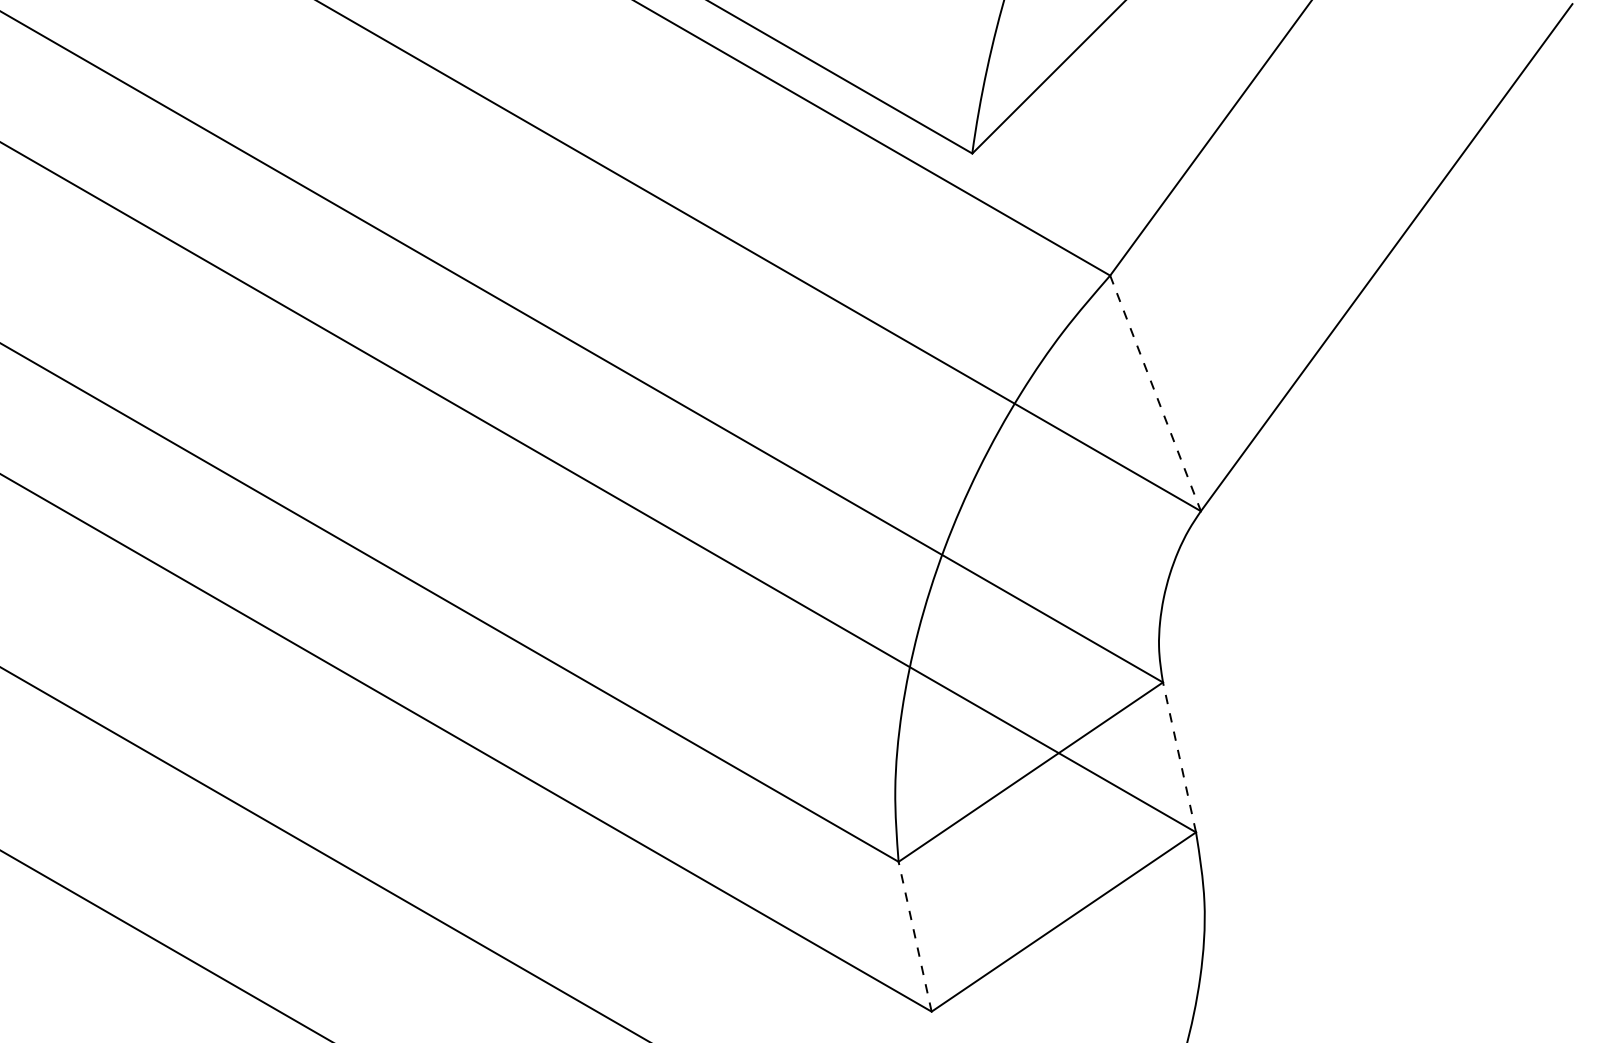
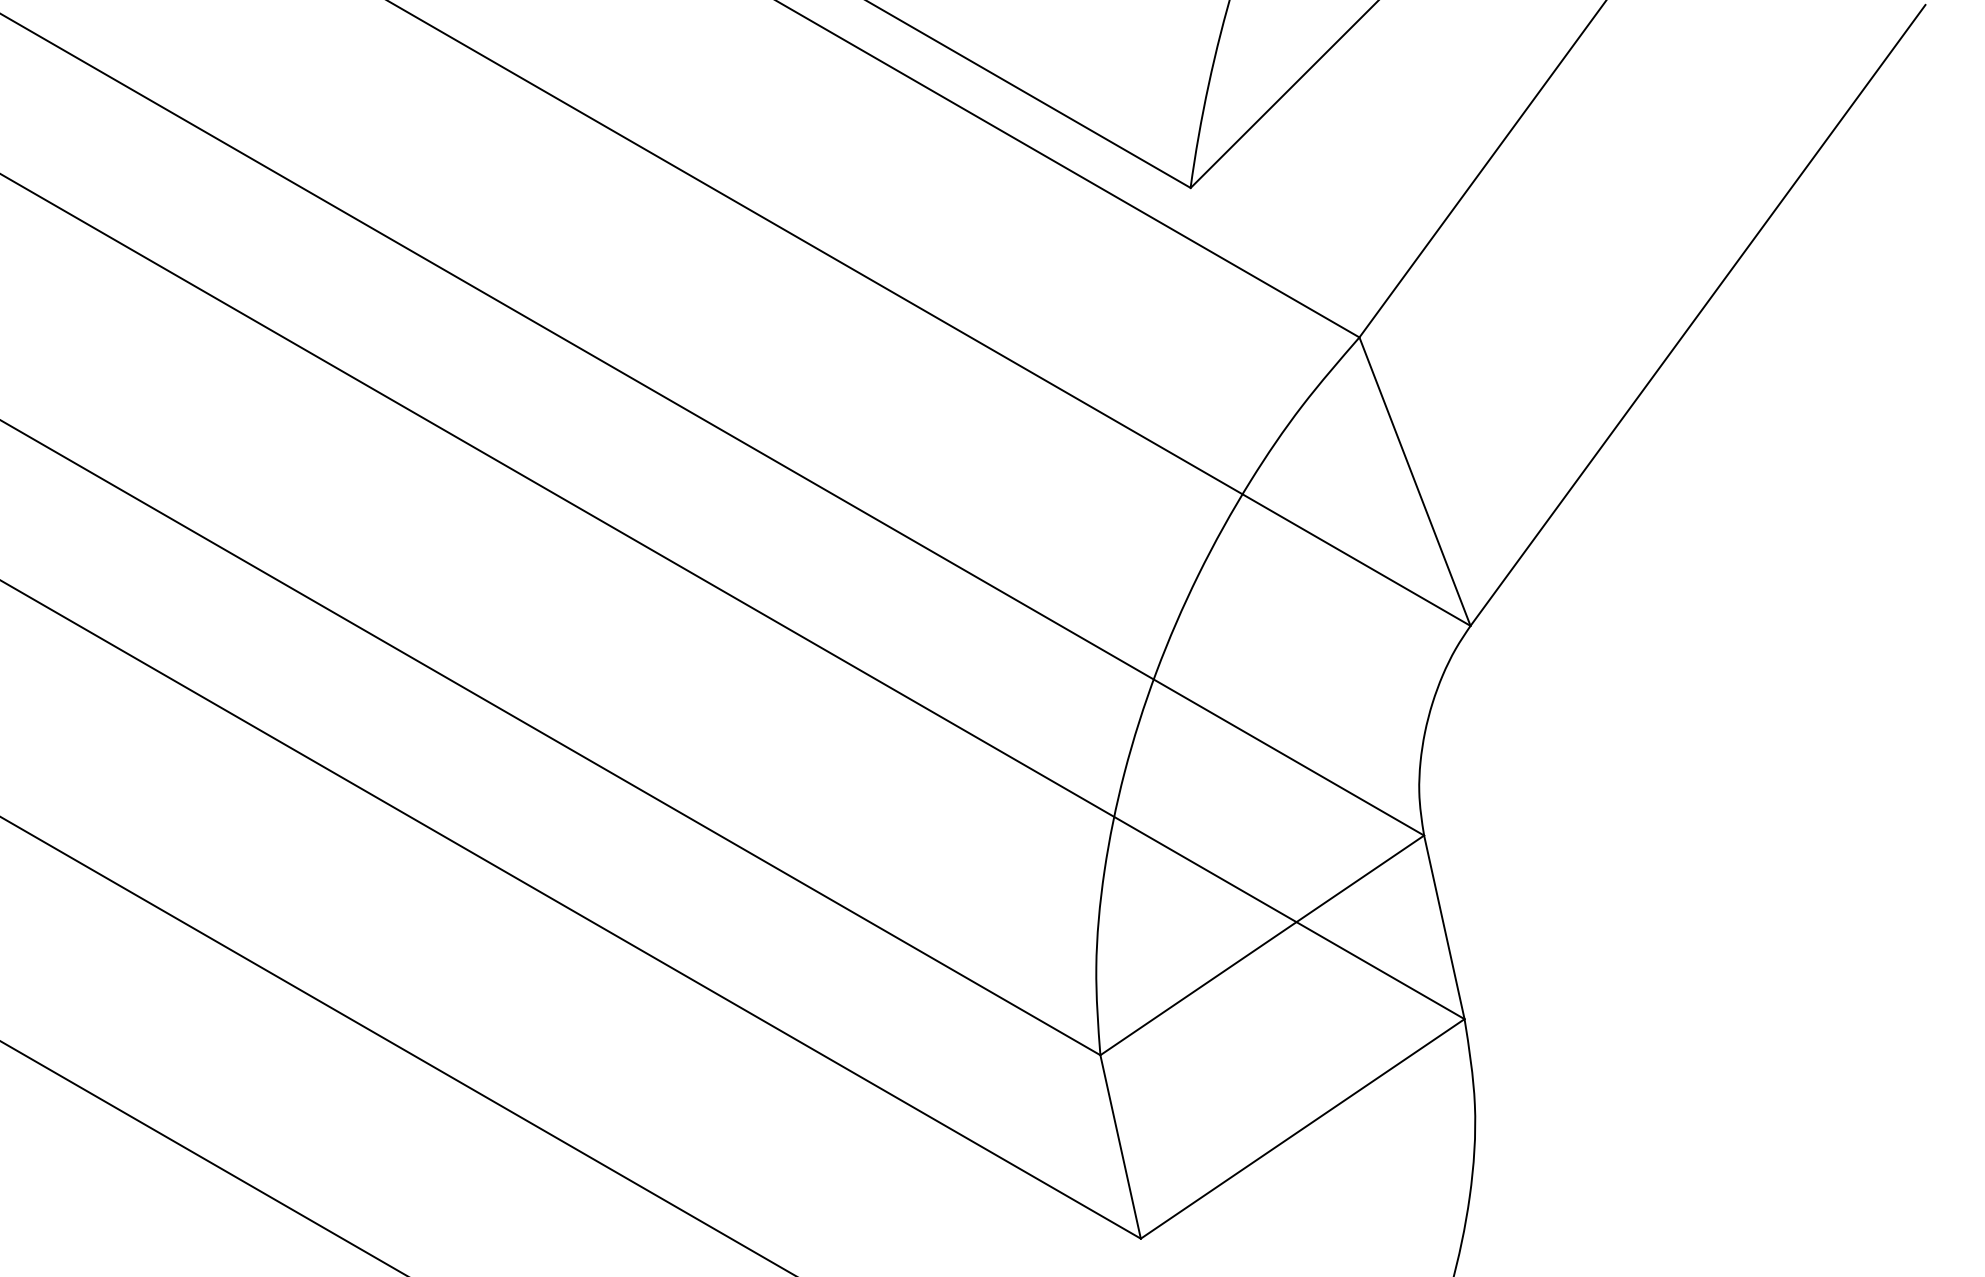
line: (1155, 393) -> (1415, 481), dashed -> solid
line: (1179, 757) -> (1444, 927), dashed -> solid
line: (915, 936) -> (1120, 1146), dashed -> solid

